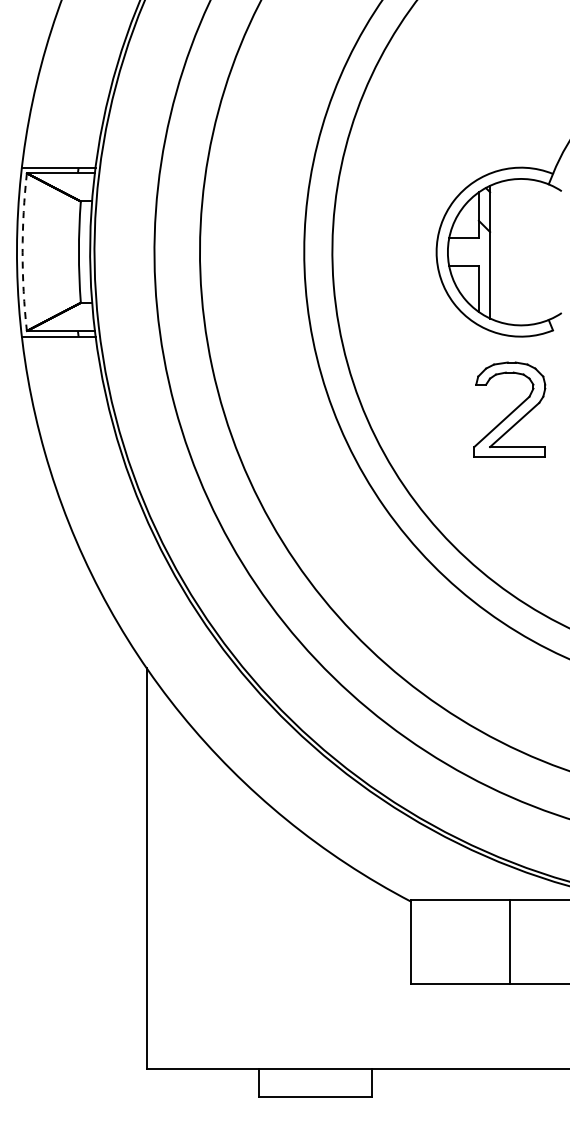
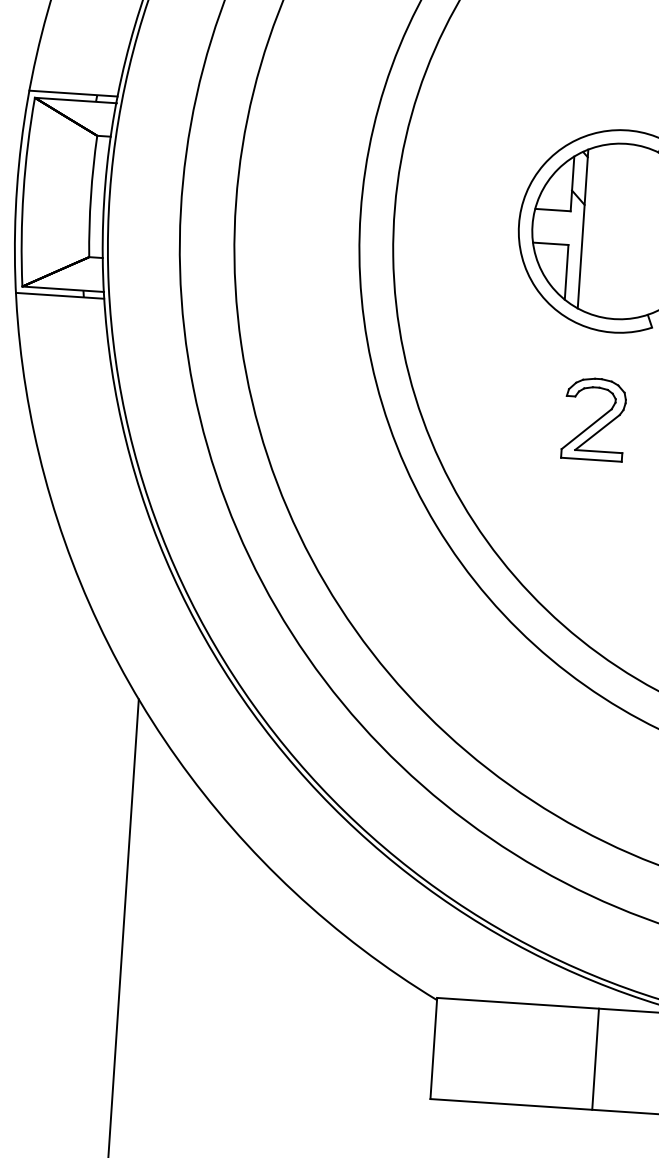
arc: (22, 252) -> (23, 192), dashed -> solid
part: (509, 409) -> (593, 418), size x0.71
line: (510, 941) -> (595, 1058), moved

